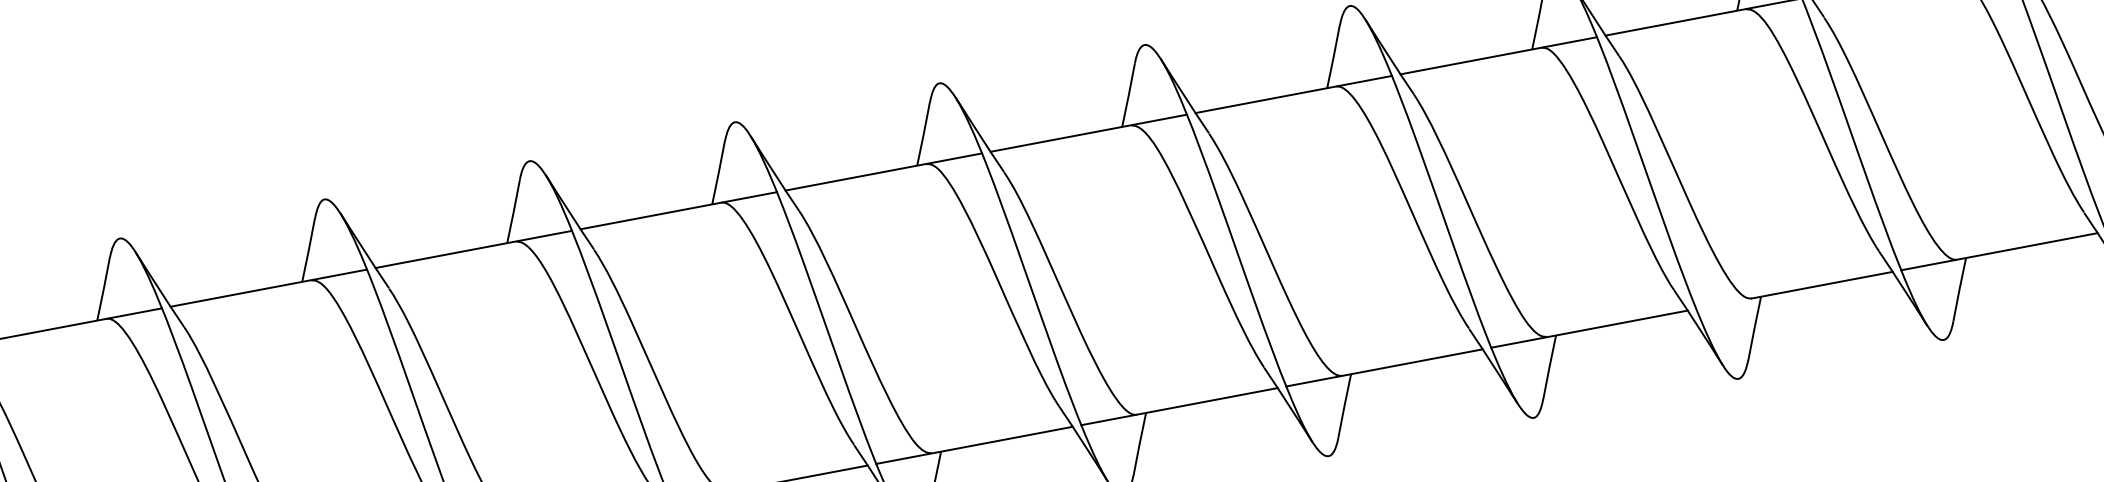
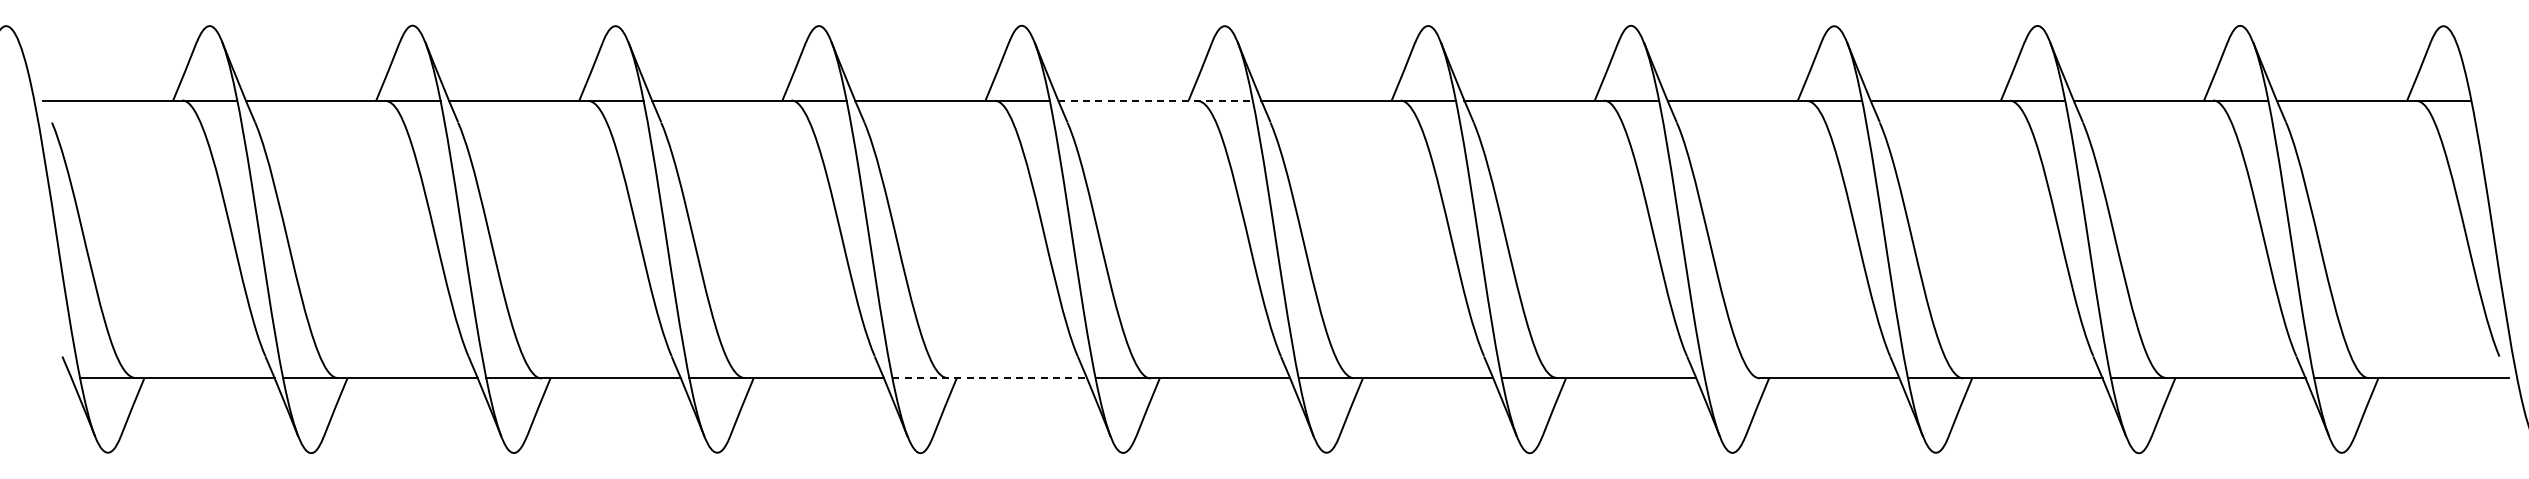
line: (1089, 133) -> (1156, 100), solid -> dashed
line: (975, 445) -> (990, 378), solid -> dashed

